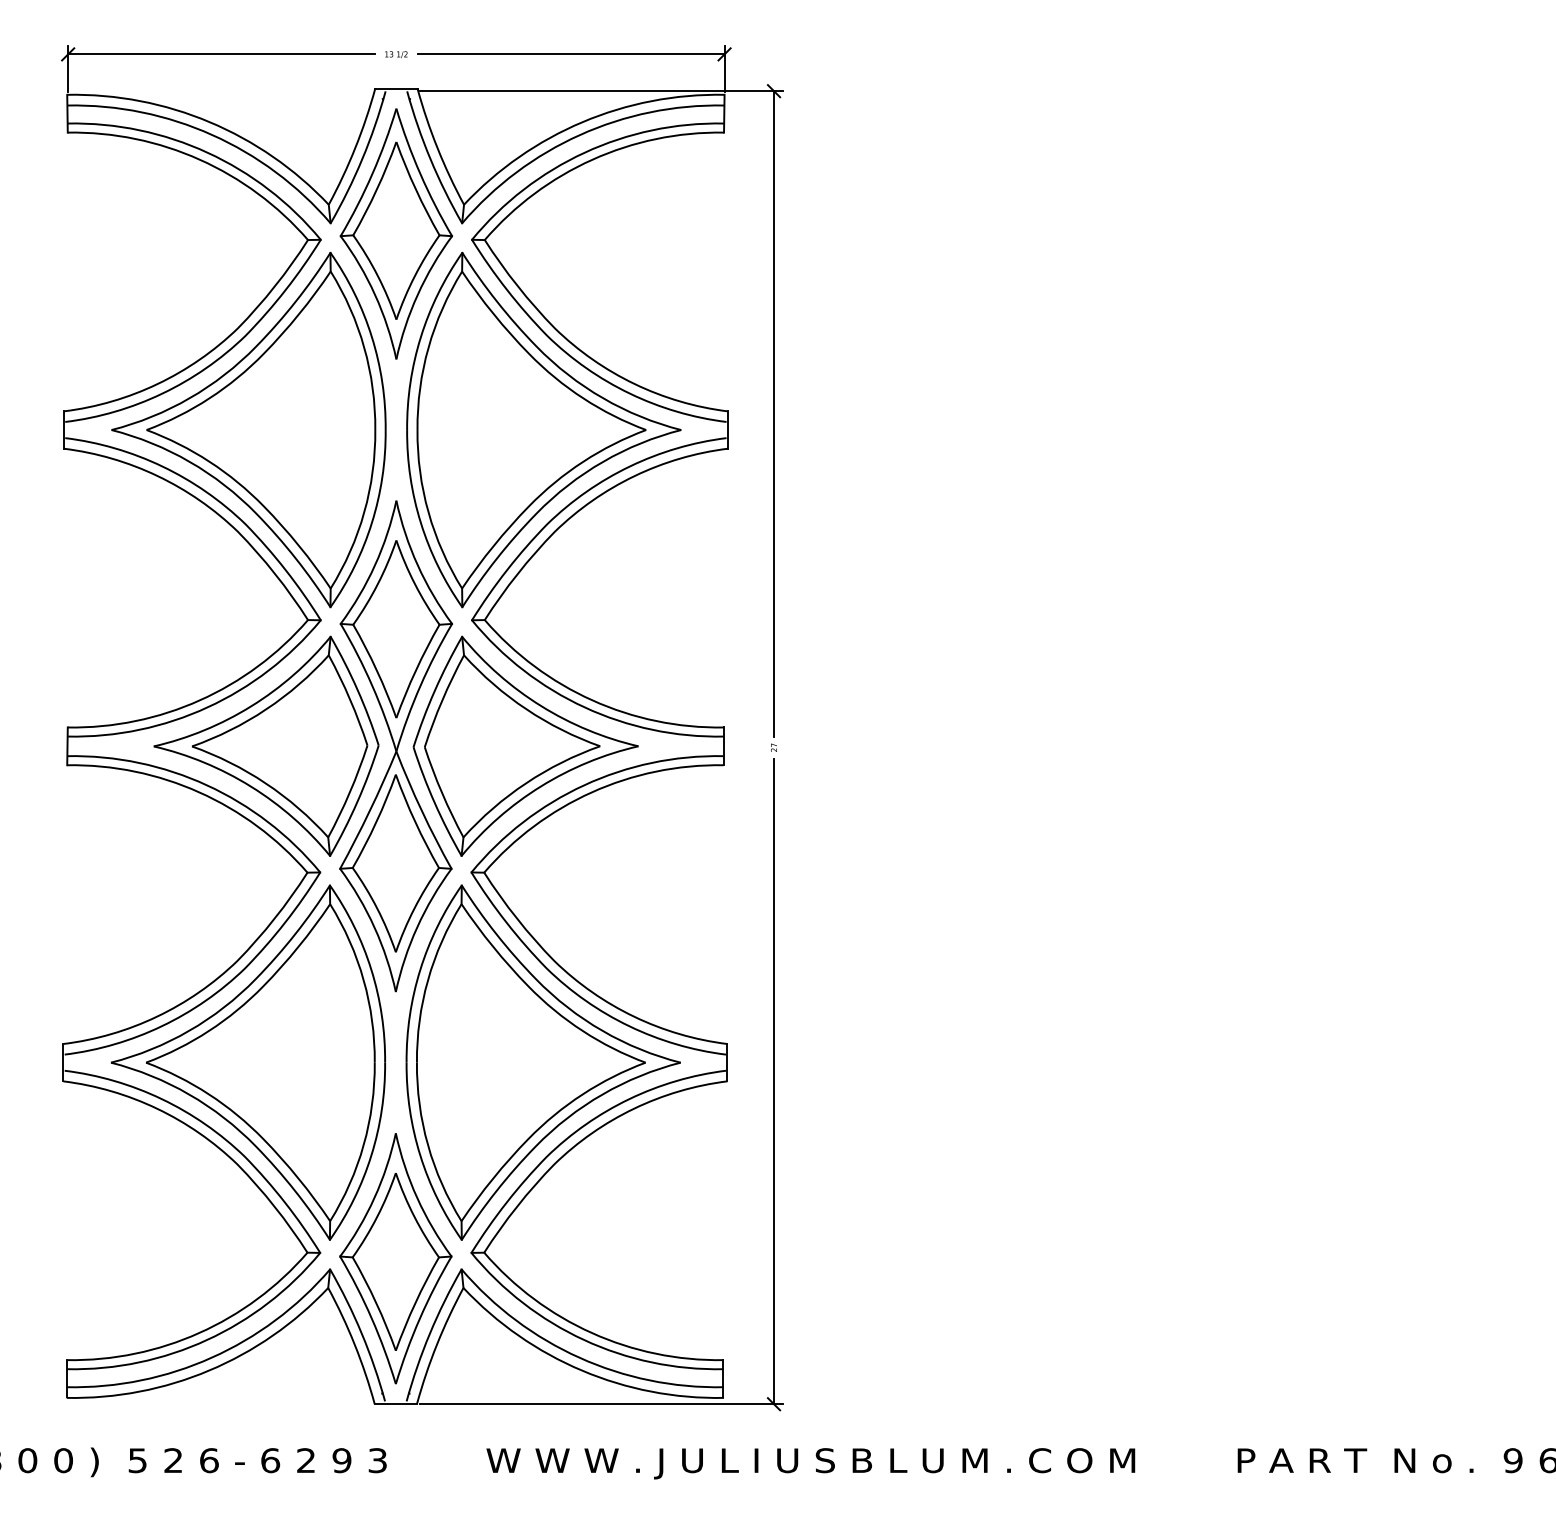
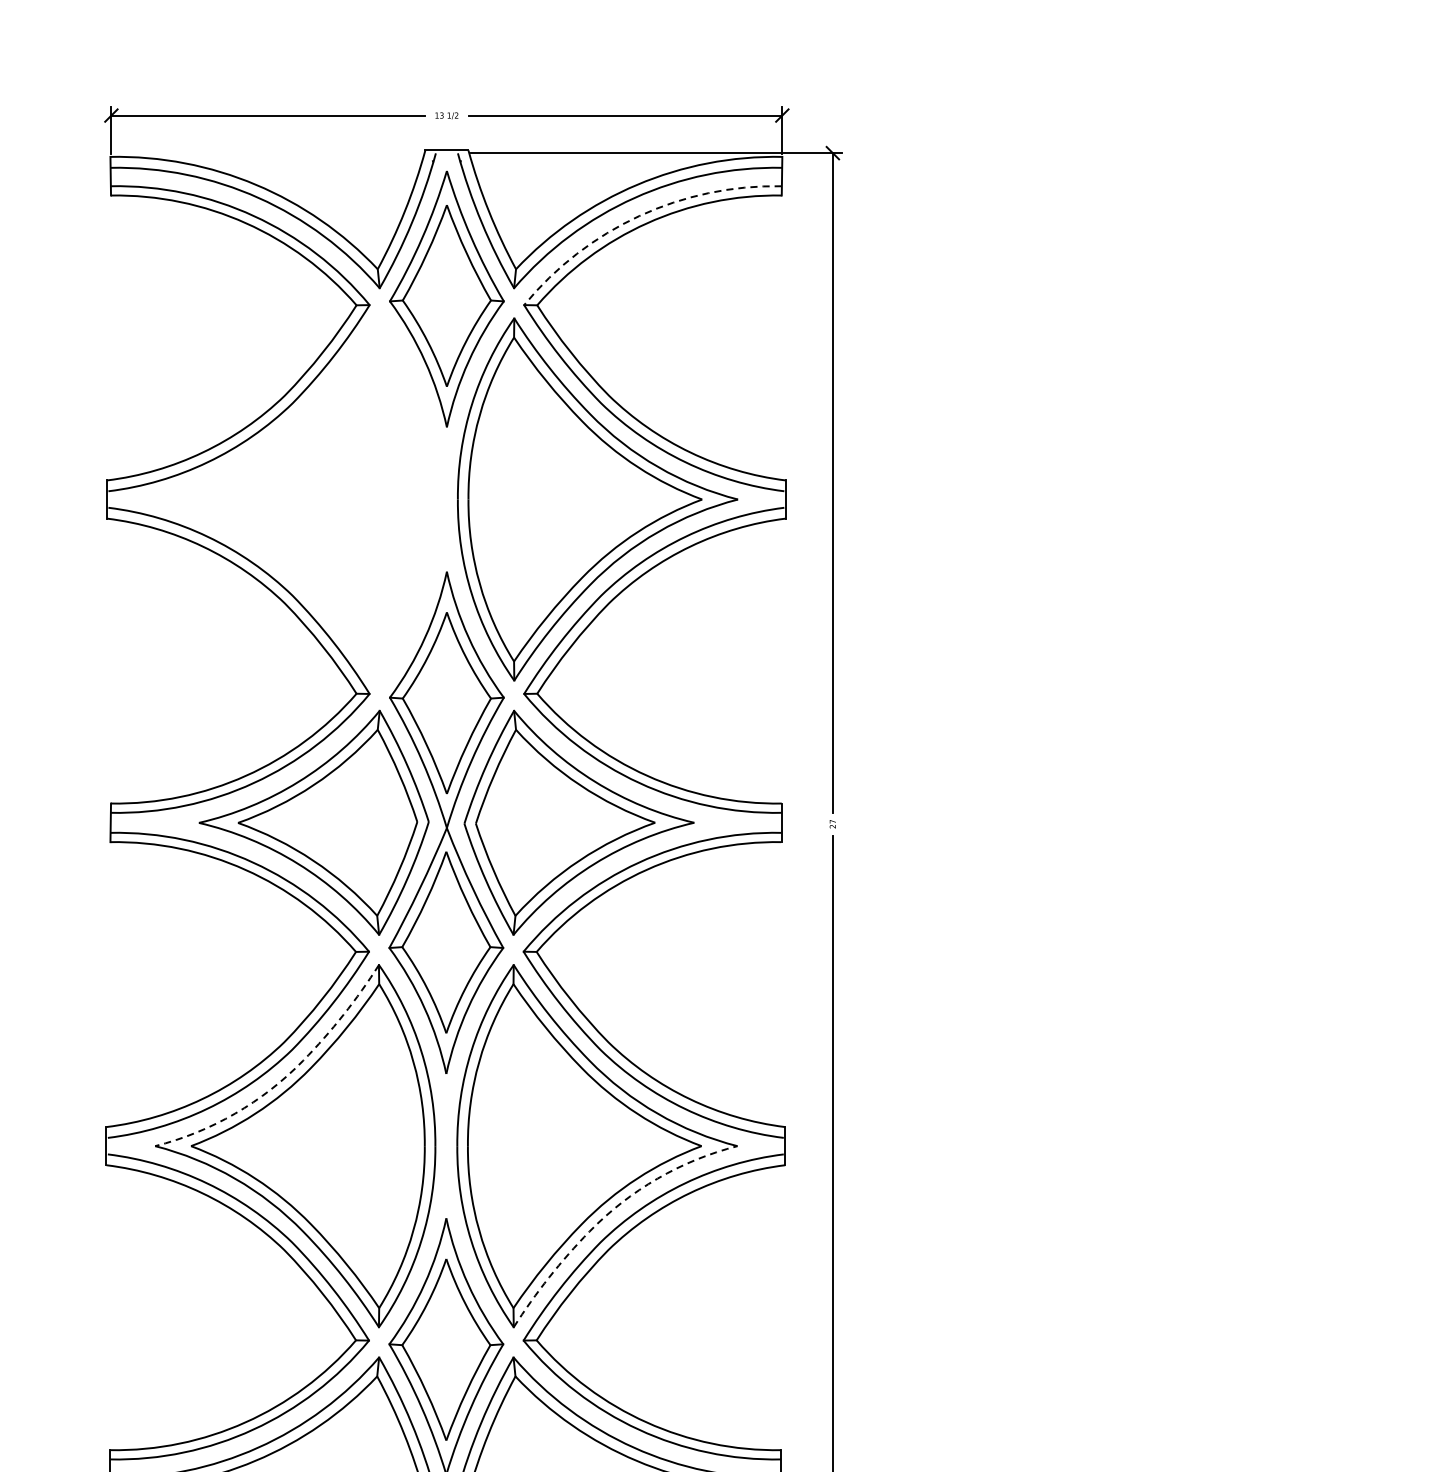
arc: (584, 152) -> (639, 215), solid -> dashed
part: (248, 430) -> (295, 499), removed
line: (235, 998) -> (282, 1080), solid -> dashed
line: (556, 1127) -> (610, 1212), solid -> dashed

